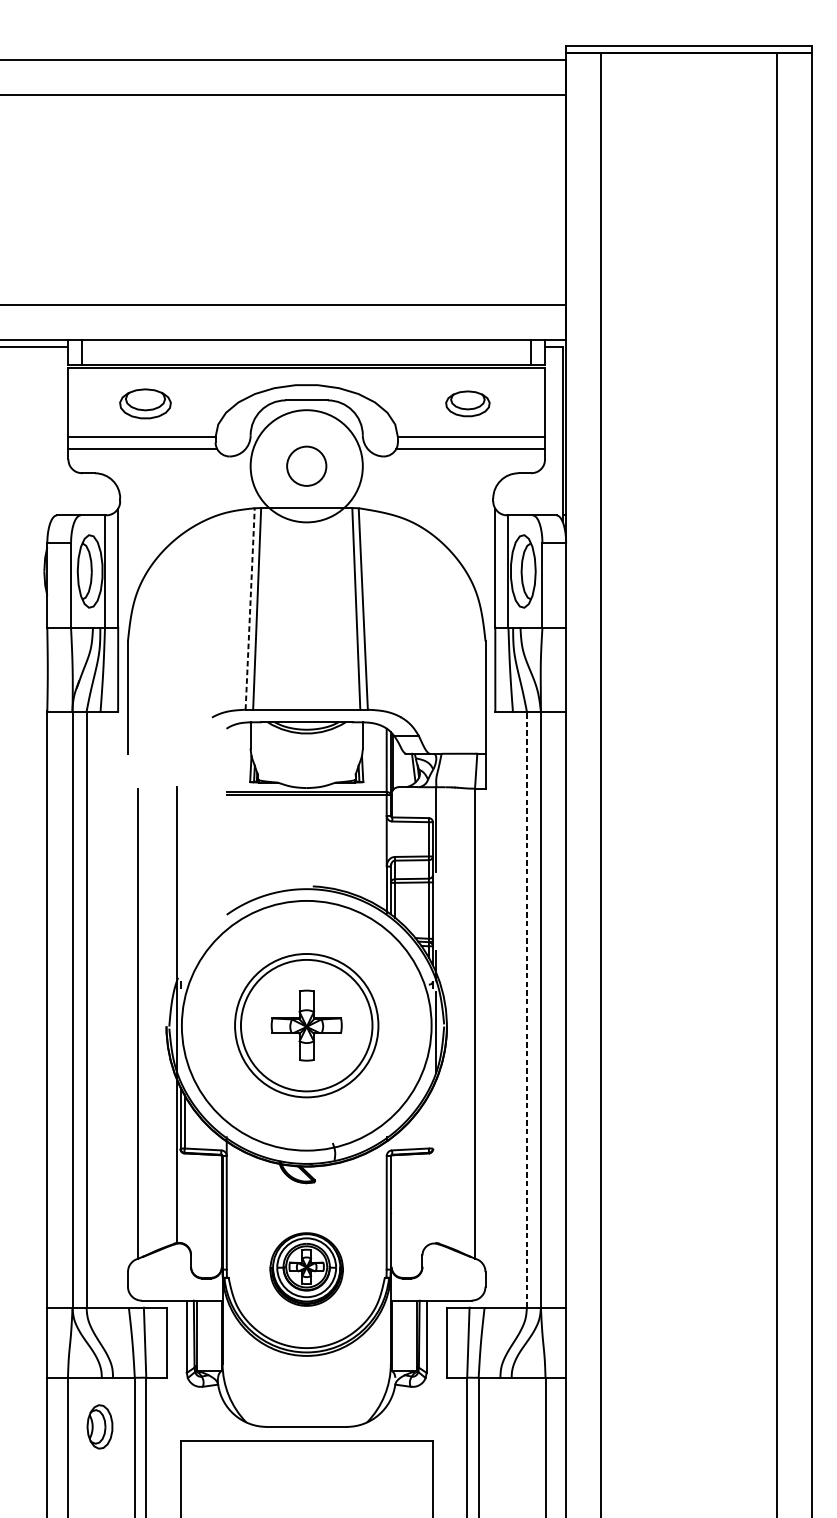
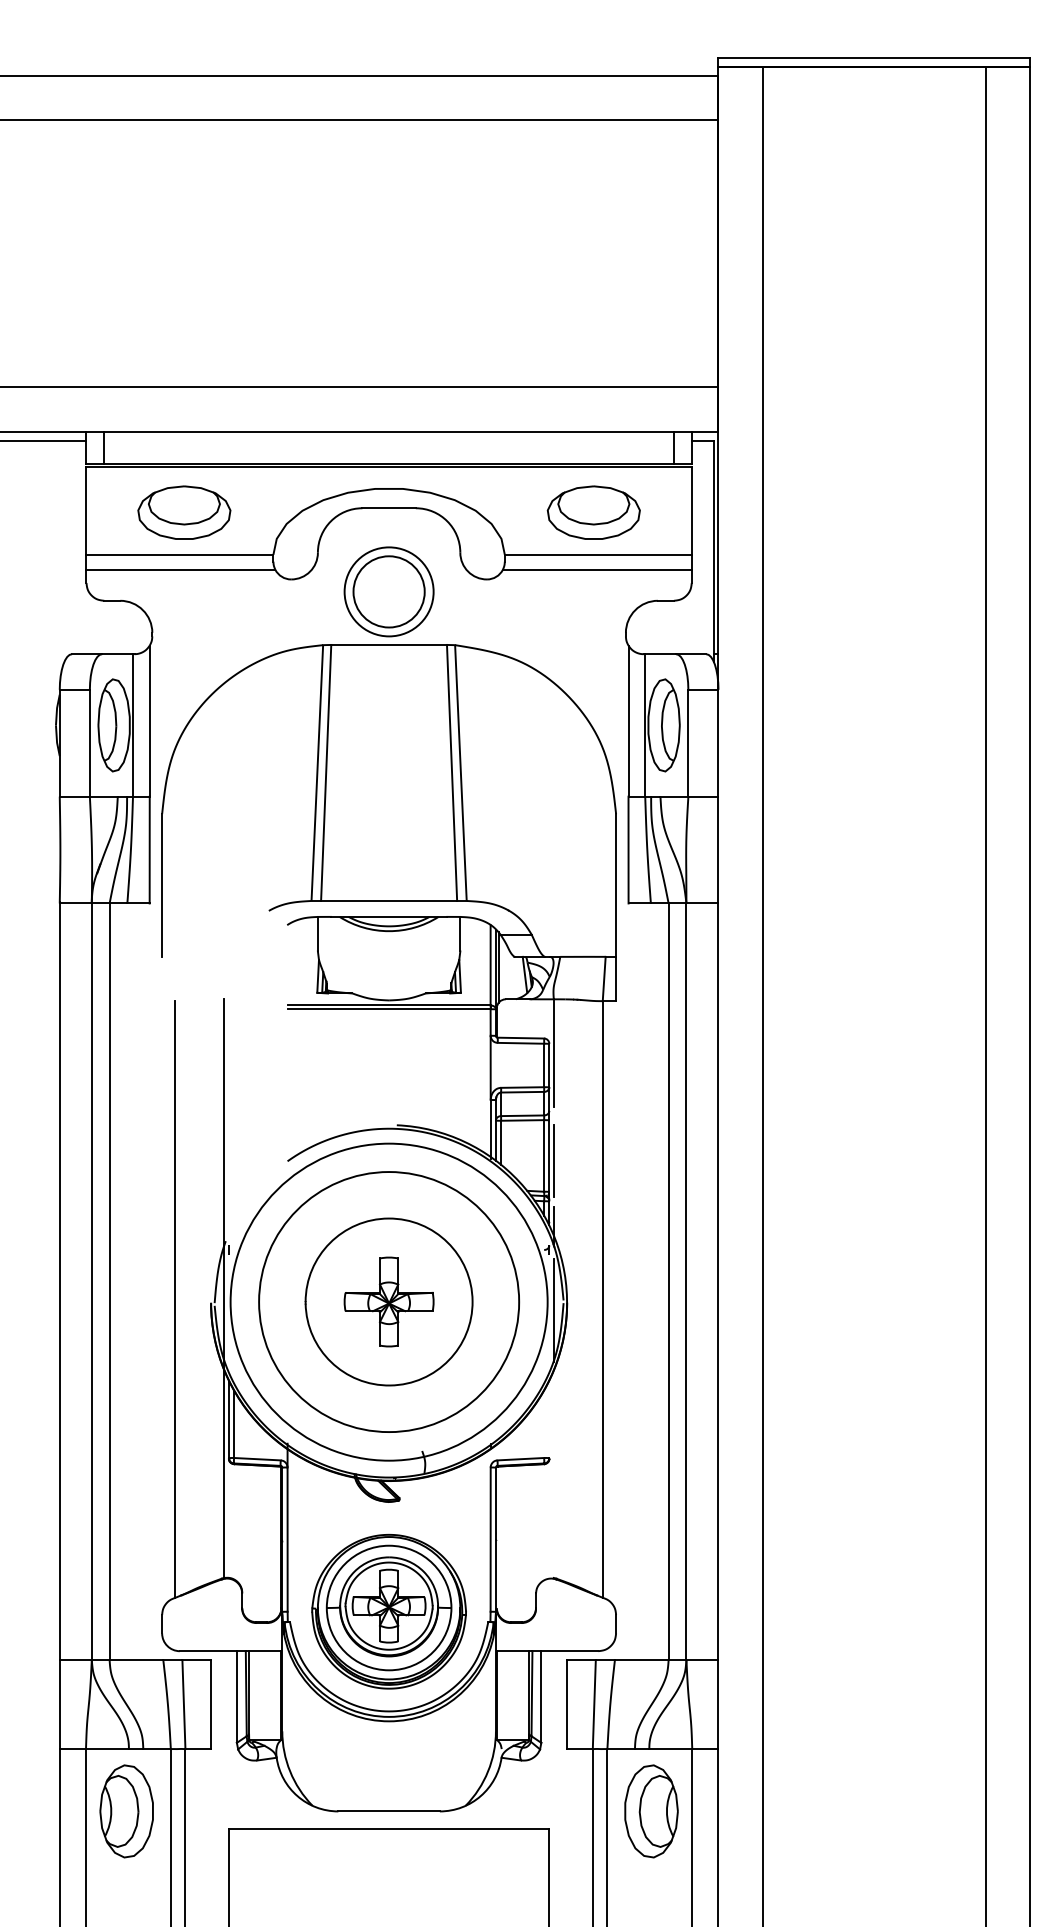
part: (145, 403) -> (184, 512), size x1.43
part: (467, 403) -> (593, 512), size x1.67
circle: (306, 465) -> (388, 591), size x0.62
circle: (306, 465) -> (388, 591), size x1.43
line: (250, 609) -> (317, 773), dashed -> solid
line: (436, 914) -> (553, 1160), added
line: (526, 1009) -> (668, 1281), dashed -> solid
circle: (307, 1026) -> (389, 1302), size x1.43
part: (306, 1269) -> (388, 1611), size x1.67
part: (99, 1426) -> (126, 1811), size x1.67
part: (513, 1426) -> (651, 1811), added

